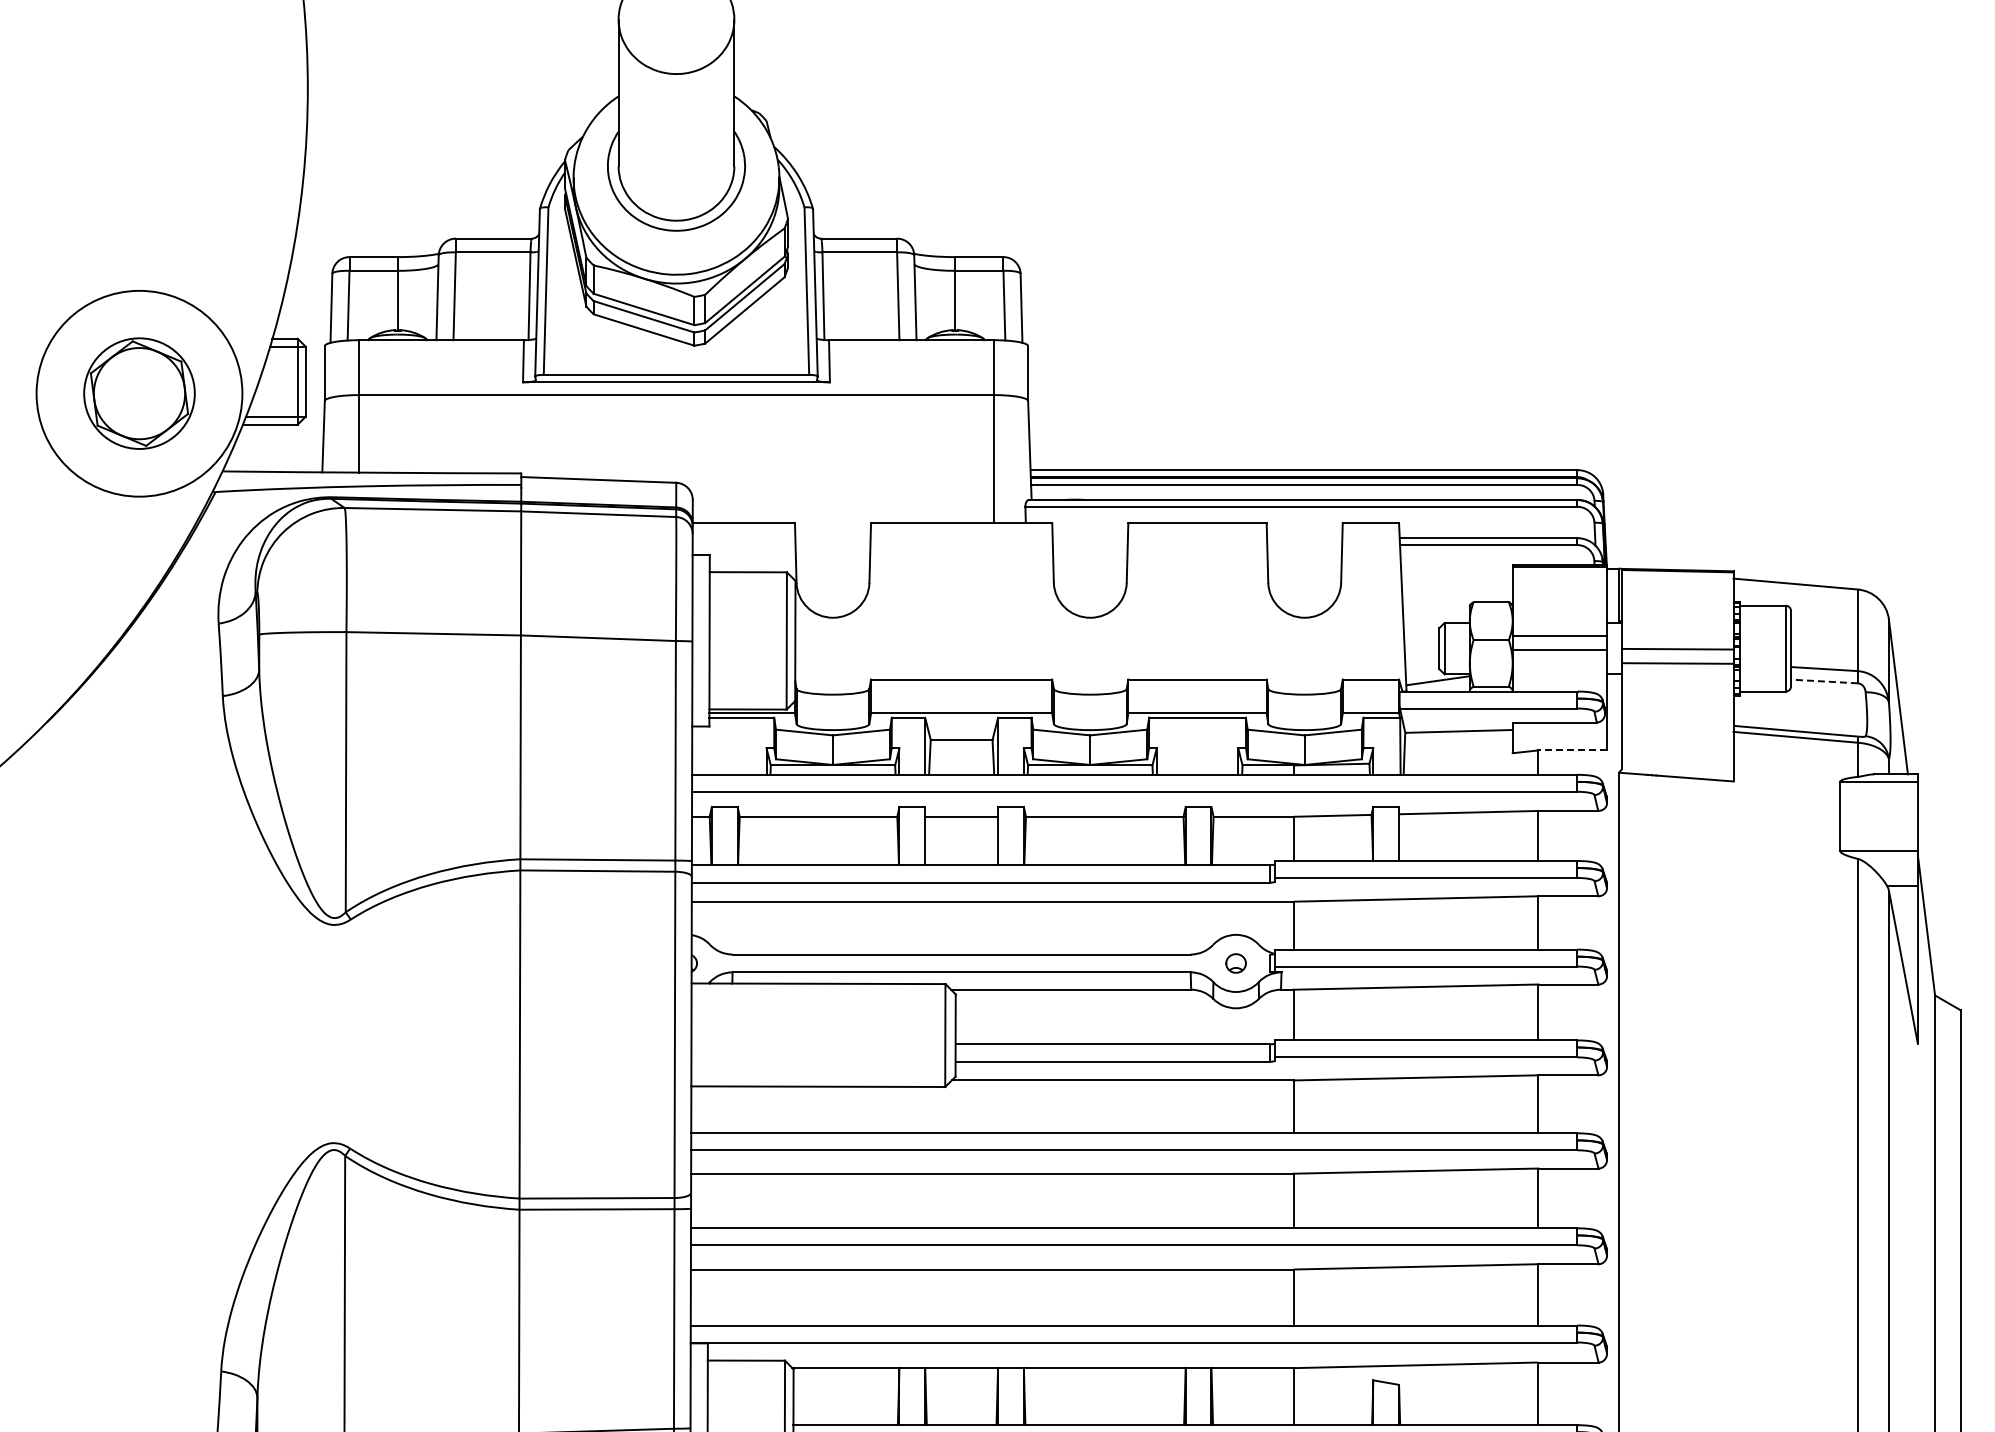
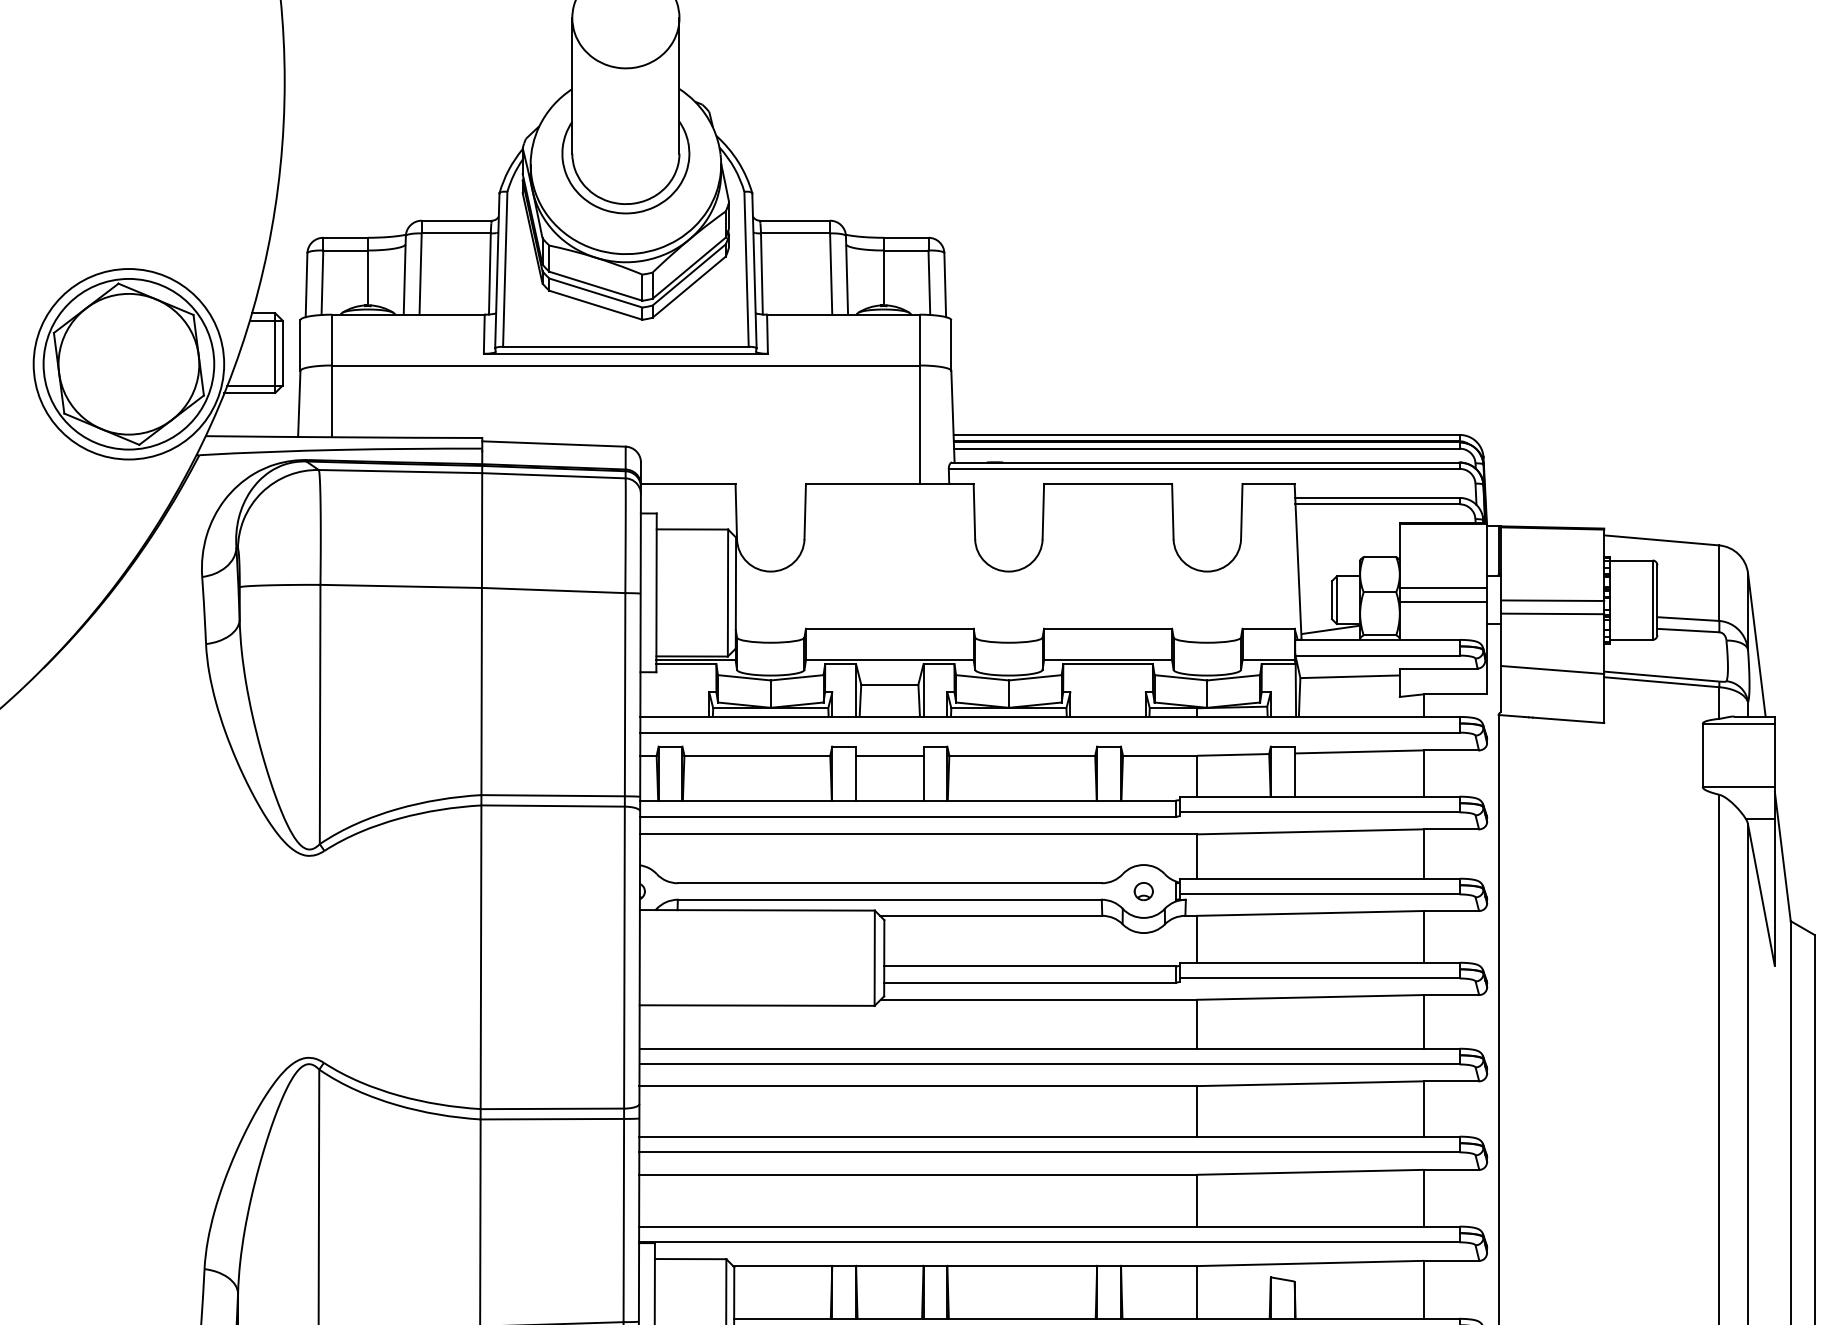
part: (139, 393) -> (128, 364), size x1.67
line: (1823, 681) -> (1687, 630), dashed -> solid
line: (1677, 723) -> (1552, 669), added
line: (1572, 750) -> (1455, 694), dashed -> solid

